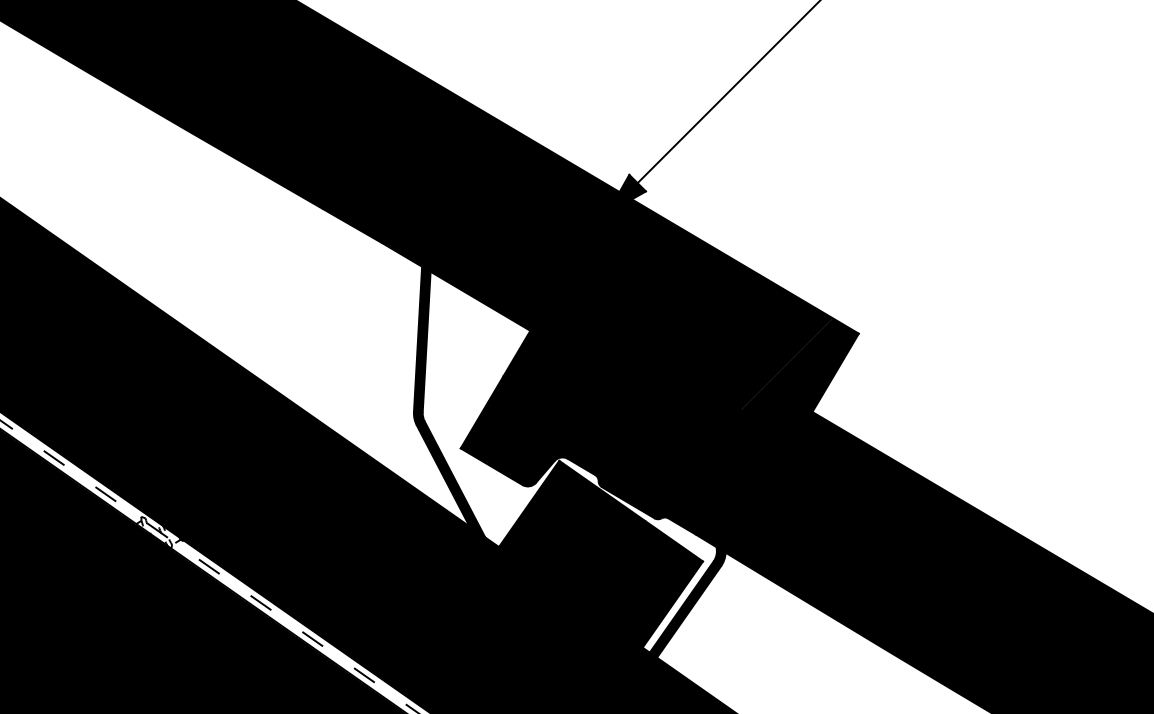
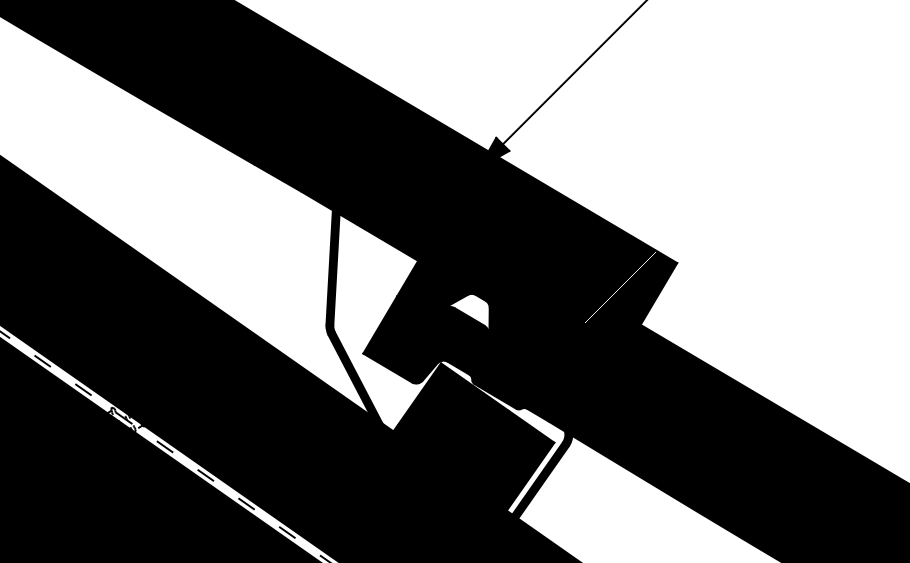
fill: (591, 397) -> (466, 313), removed

